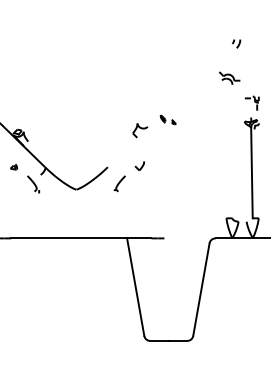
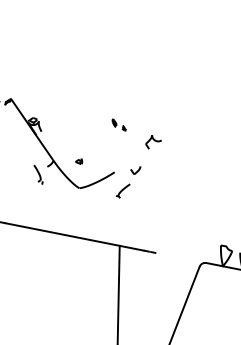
part: (167, 119) -> (118, 124), moved
part: (139, 165) -> (135, 169), moved
part: (14, 167) -> (79, 161), moved

